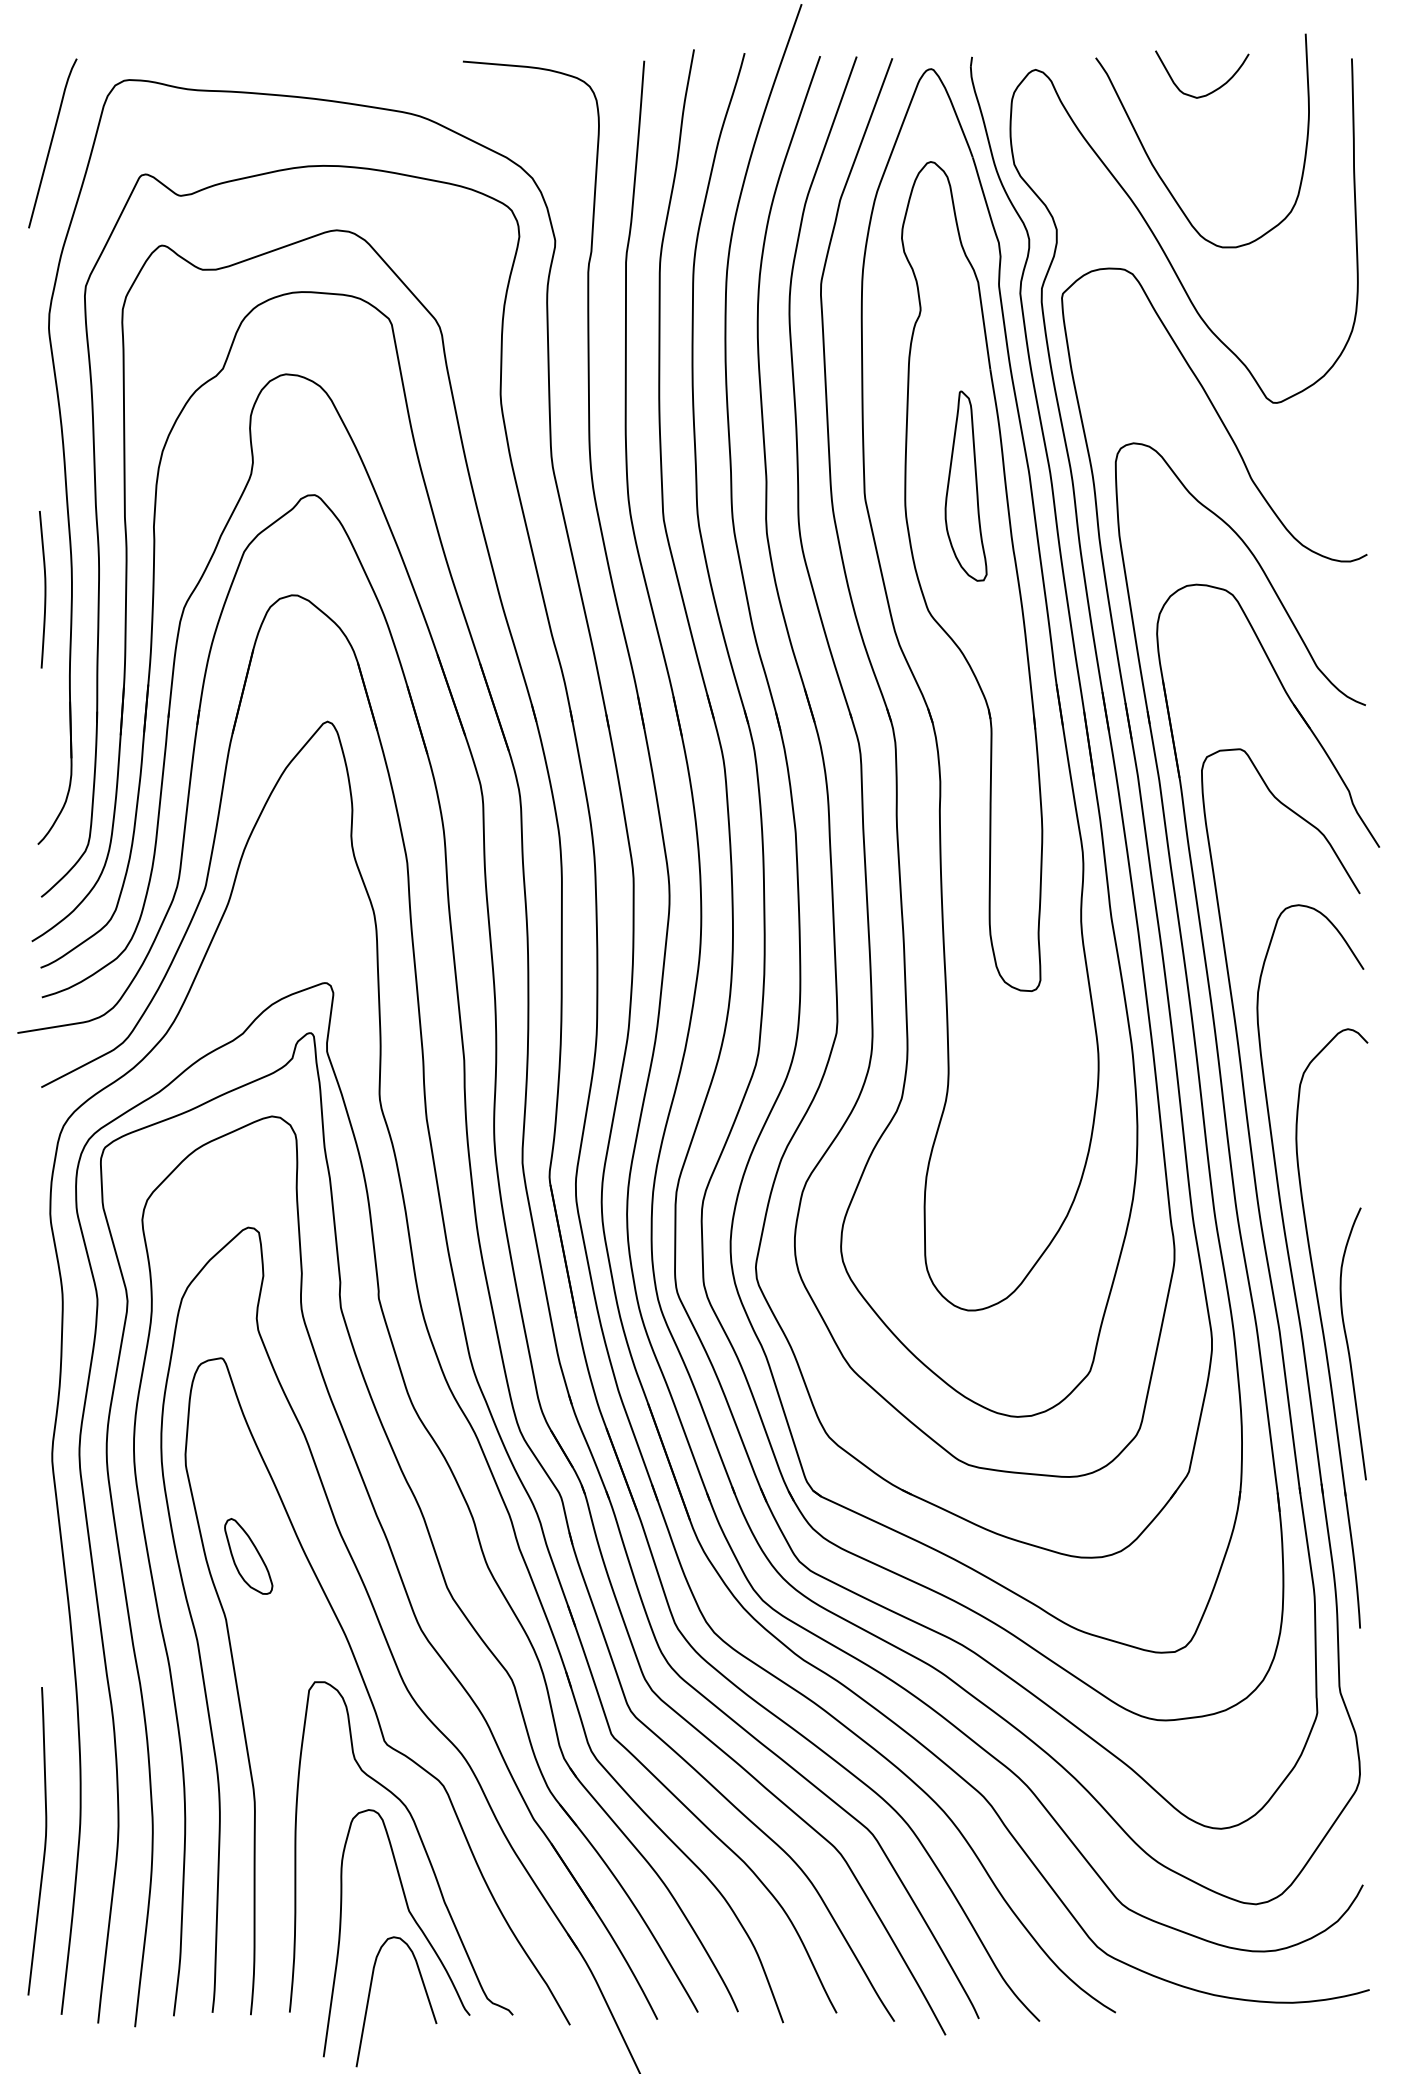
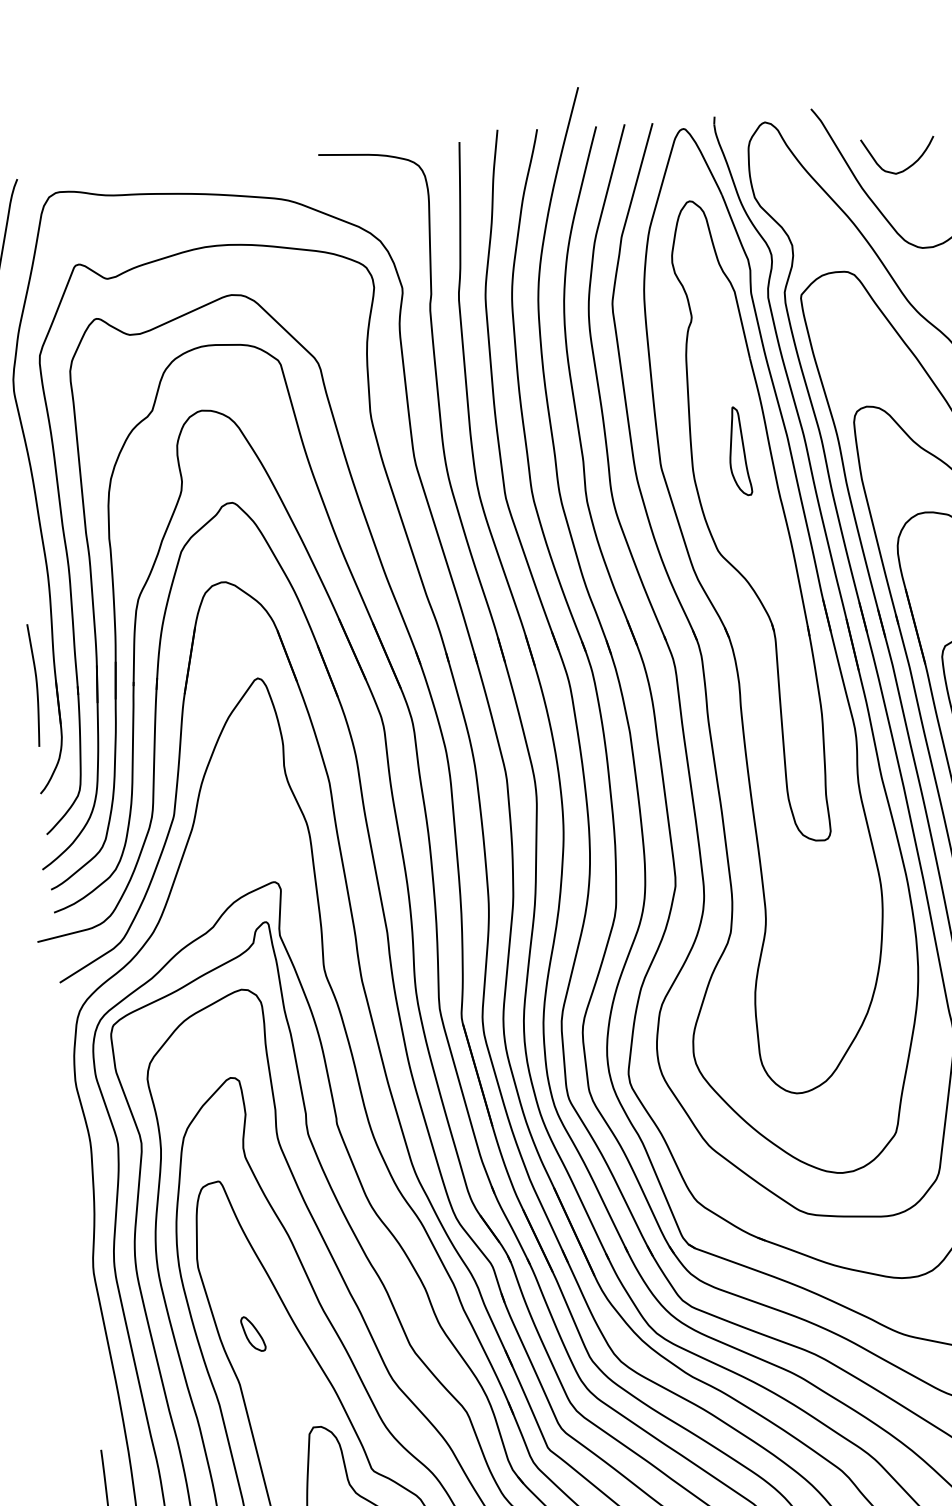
curve: (1211, 91) -> (906, 167), moved
part: (965, 485) -> (738, 450), size x0.6
curve: (44, 589) -> (36, 685), moved
part: (248, 1556) -> (253, 1334), size x0.6

